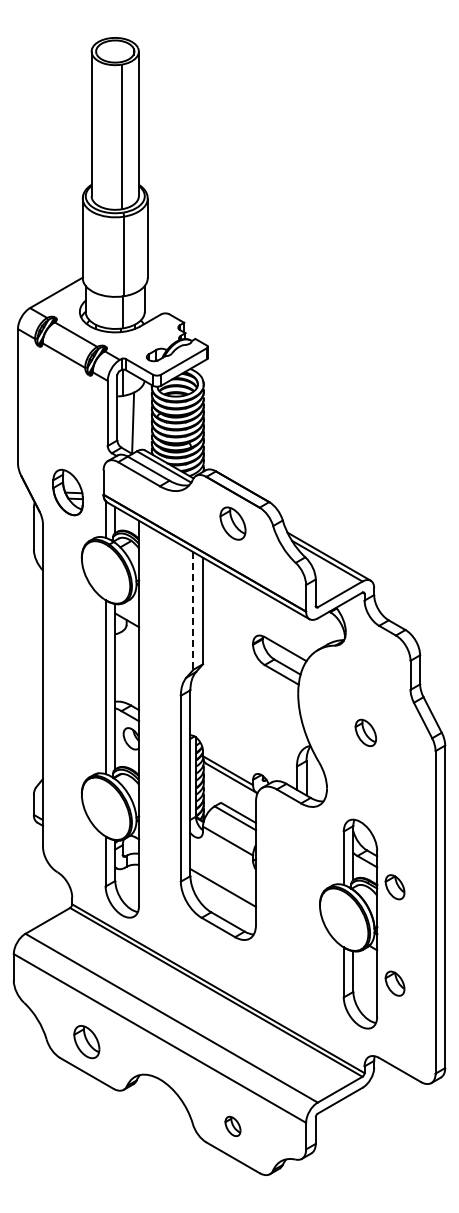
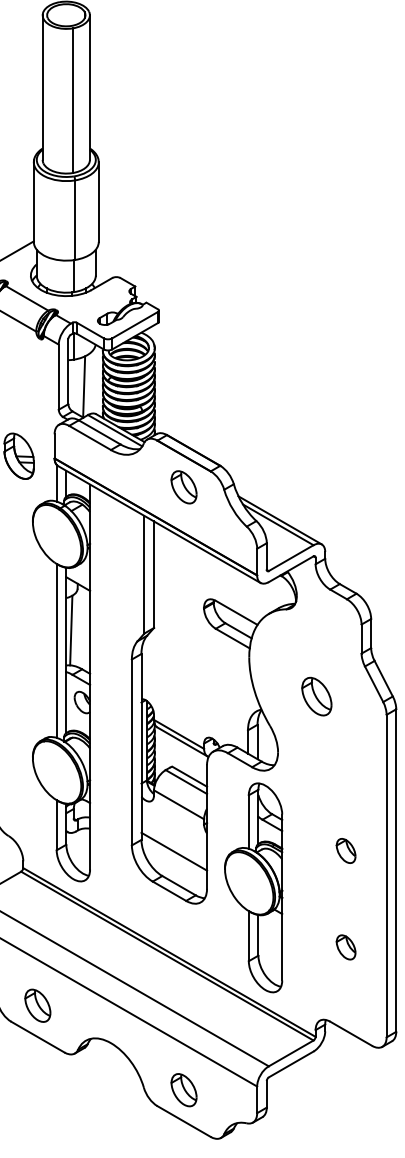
line: (193, 610) -> (144, 574), dashed -> solid
line: (120, 666) -> (71, 630), added
part: (365, 732) -> (316, 696), size x1.43
part: (348, 923) -> (253, 887), moved
part: (232, 1126) -> (183, 1090), size x1.67

